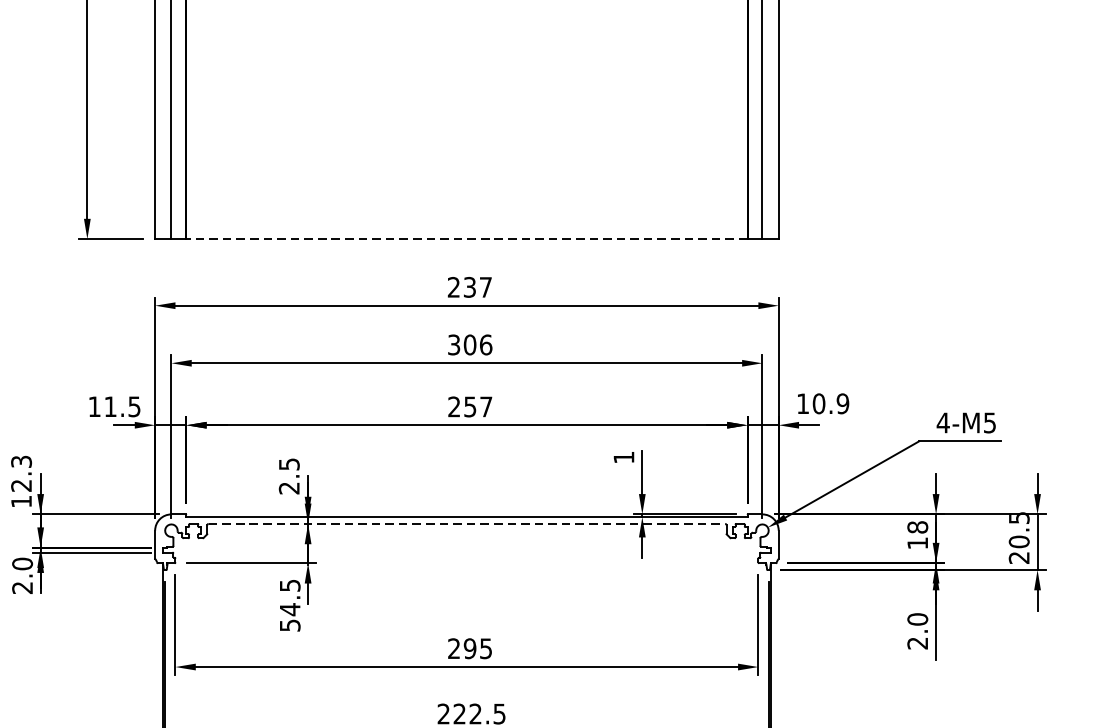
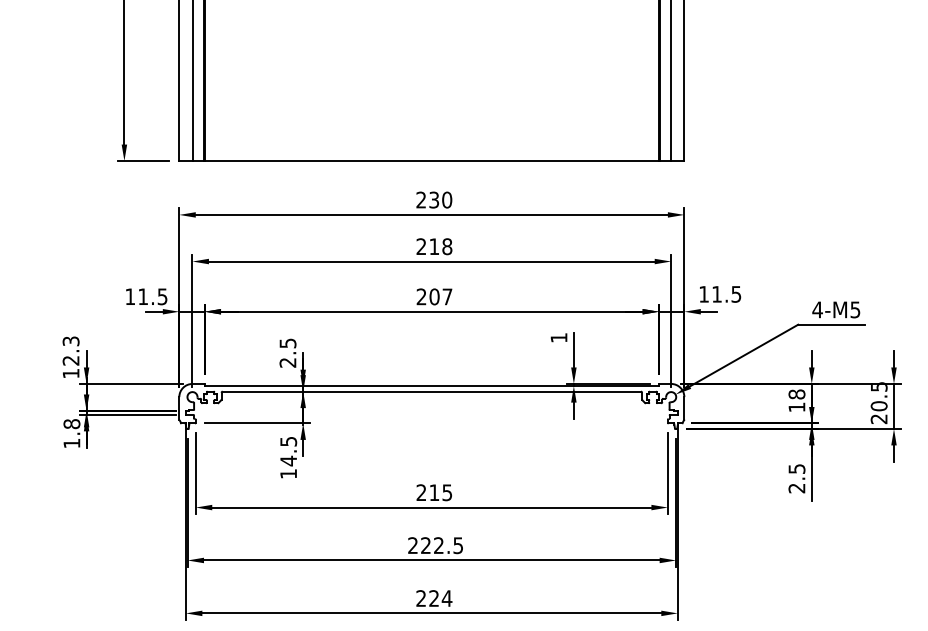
line: (466, 239) -> (431, 161), dashed -> solid
text: (486, 286) -> (447, 199), 237 -> 230
text: (470, 344) -> (434, 246), 306 -> 218
text: (830, 402) -> (726, 293), 10.9 -> 11.5
text: (470, 406) -> (434, 296), 257 -> 207
line: (467, 523) -> (432, 391), dashed -> solid
text: (22, 575) -> (71, 433), 2.0 -> 1.8
text: (917, 620) -> (796, 469), 2.0 -> 2.5
text: (289, 624) -> (288, 473), 54.5 -> 14.5
text: (470, 648) -> (434, 492), 295 -> 215

